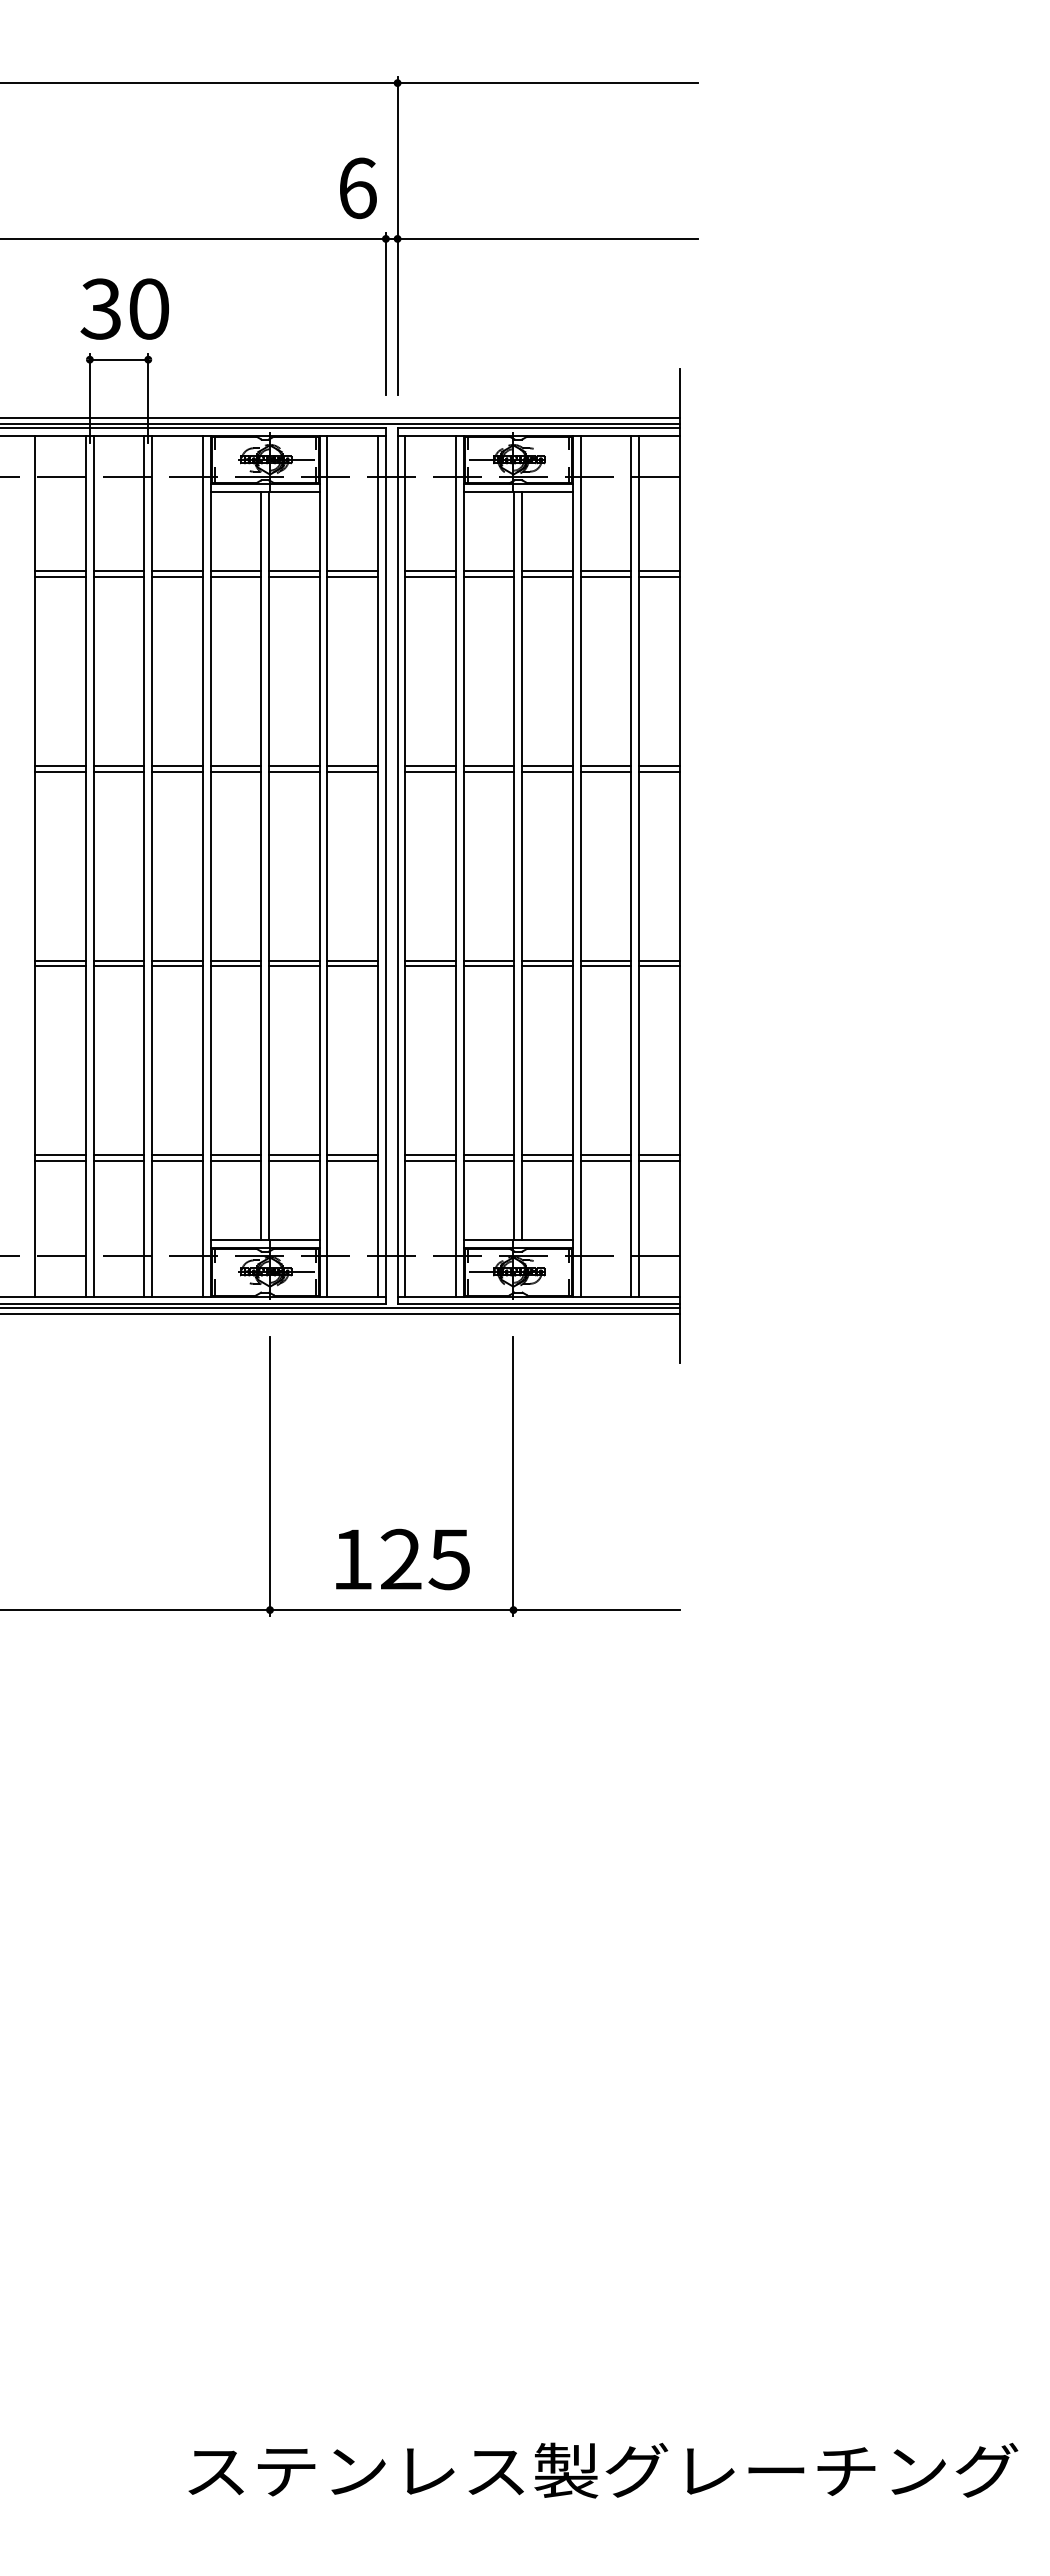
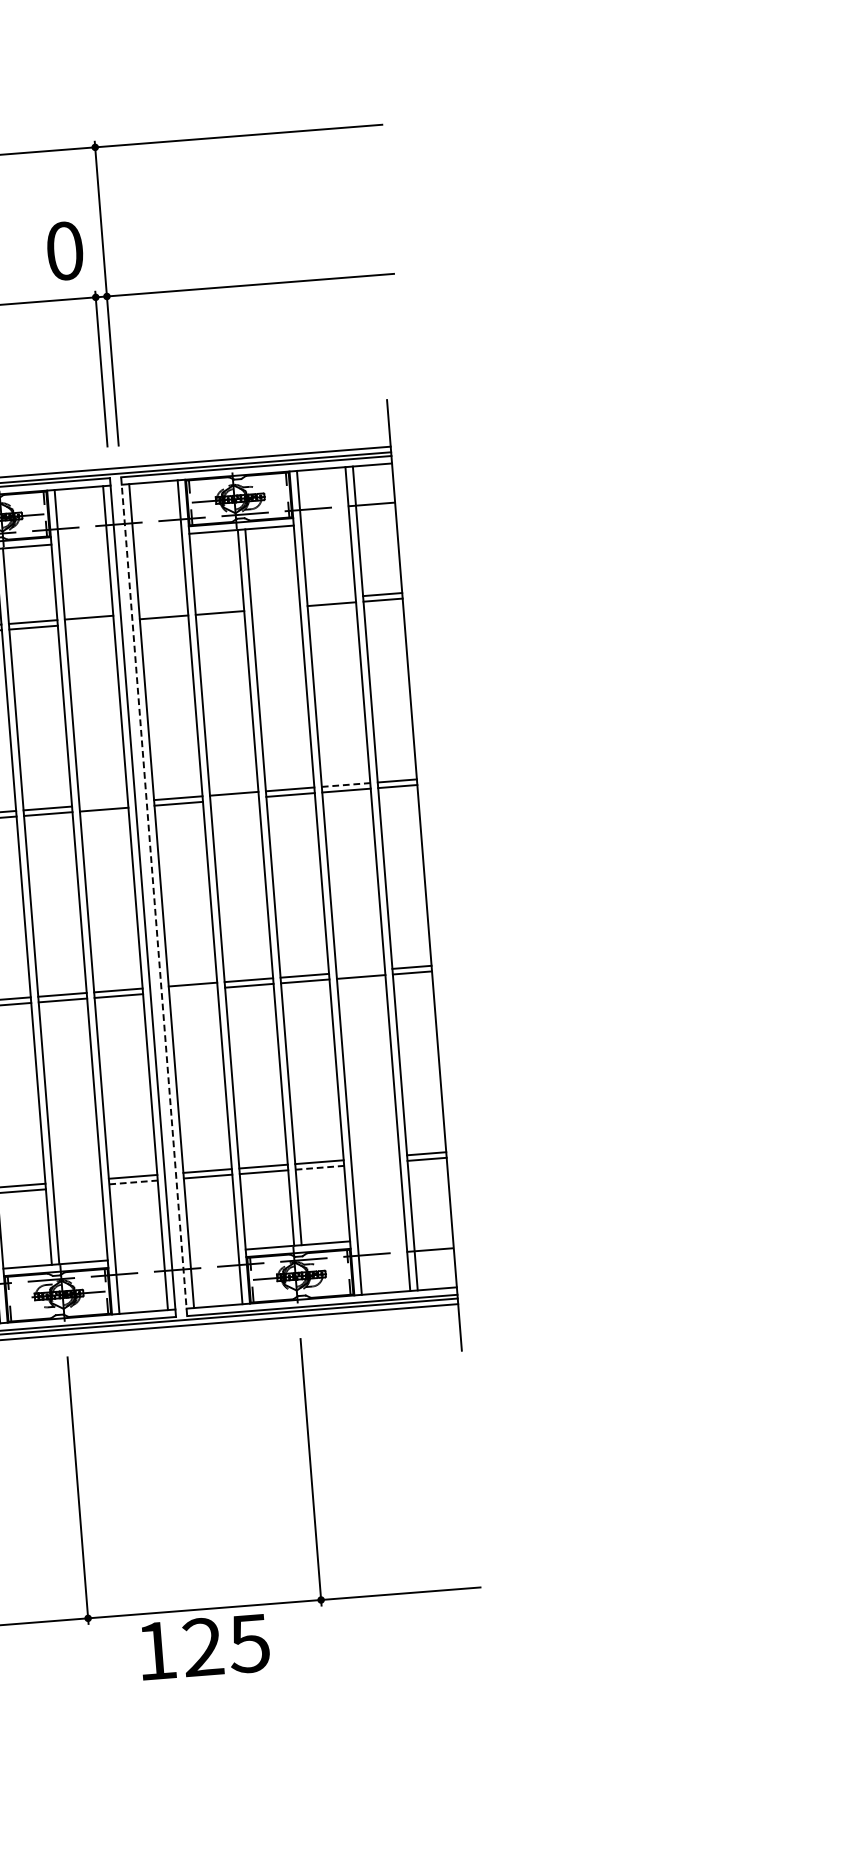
text: (357, 188) -> (64, 251), 6 -> 0
line: (430, 571) -> (163, 612), removed
line: (488, 571) -> (218, 607), removed
line: (547, 571) -> (275, 603), removed
line: (605, 571) -> (330, 599), removed
line: (352, 576) -> (89, 622), removed
line: (547, 576) -> (275, 608), removed
line: (352, 765) -> (103, 803), removed
line: (606, 765) -> (346, 784), solid -> dashed
line: (488, 771) -> (234, 799), removed
line: (397, 866) -> (154, 897), solid -> dashed
line: (605, 960) -> (360, 971), removed
line: (430, 966) -> (193, 990), removed
line: (294, 1155) -> (77, 1181), removed
line: (605, 1155) -> (374, 1158), removed
line: (294, 1161) -> (77, 1187), removed
line: (353, 1161) -> (134, 1182), solid -> dashed
line: (548, 1161) -> (320, 1168), solid -> dashed
line: (605, 1161) -> (375, 1163), removed
text: (402, 1559) -> (204, 1647), moved

